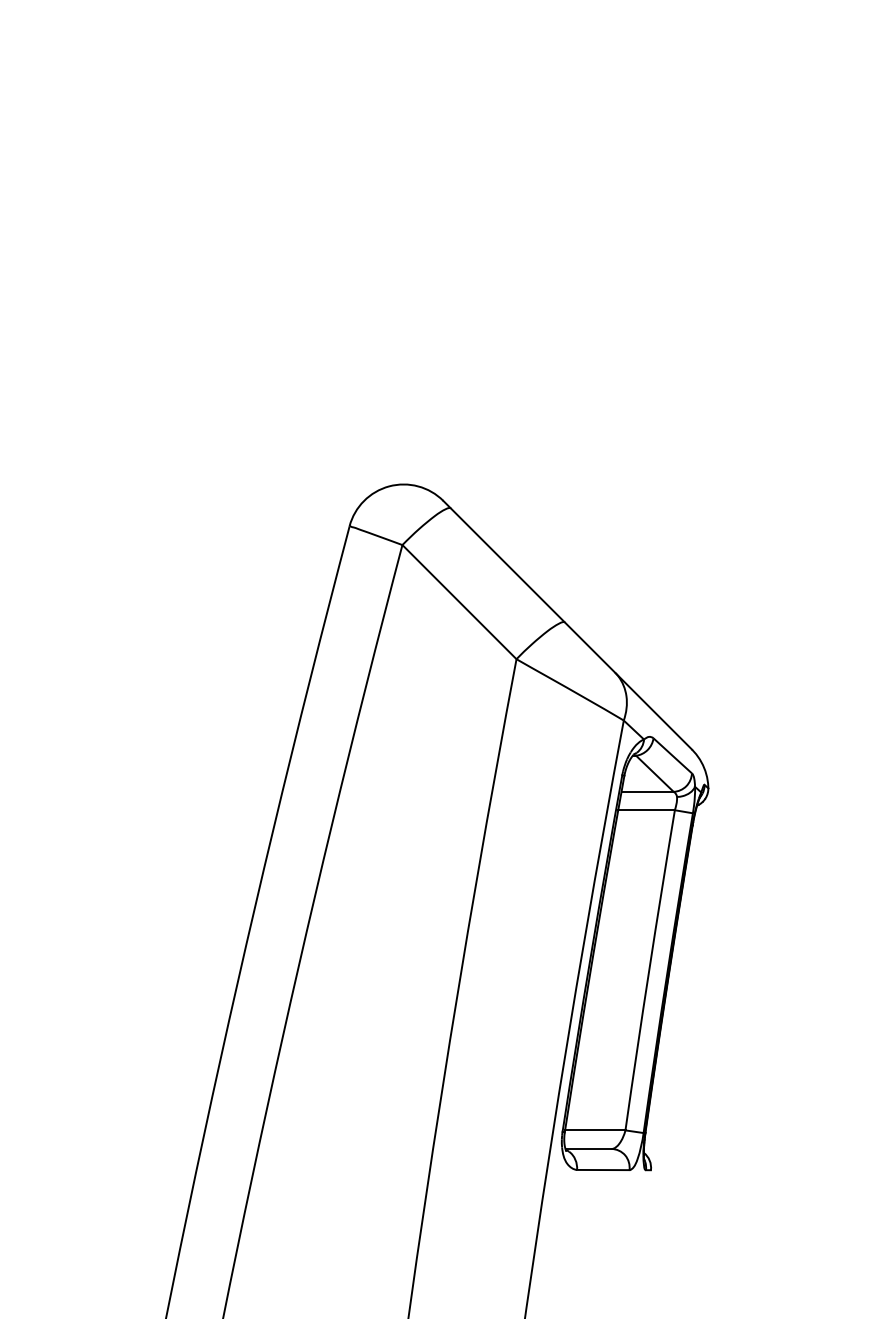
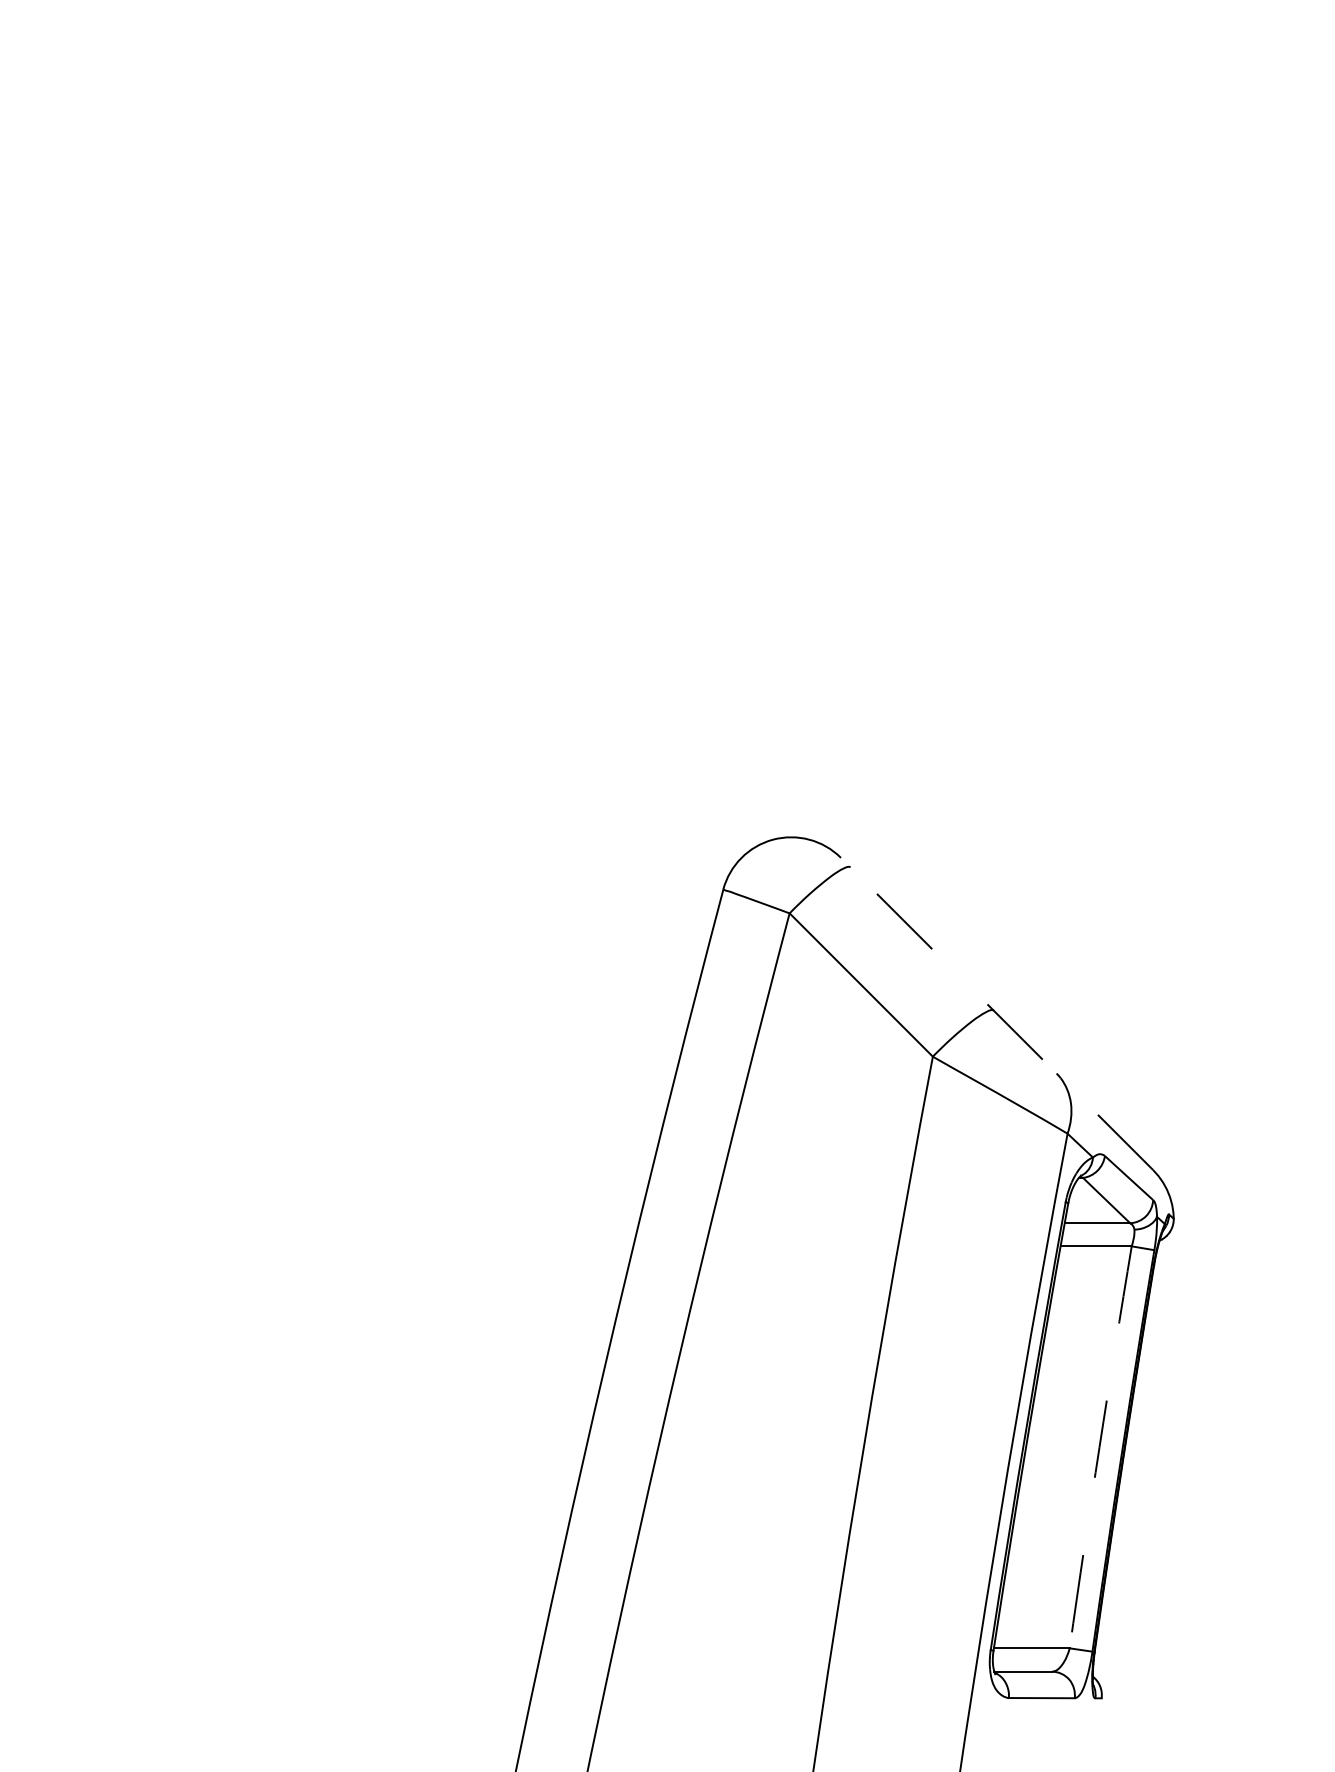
line: (567, 625) -> (997, 1014), solid -> dashed
arc: (649, 970) -> (1099, 1447), solid -> dashed

